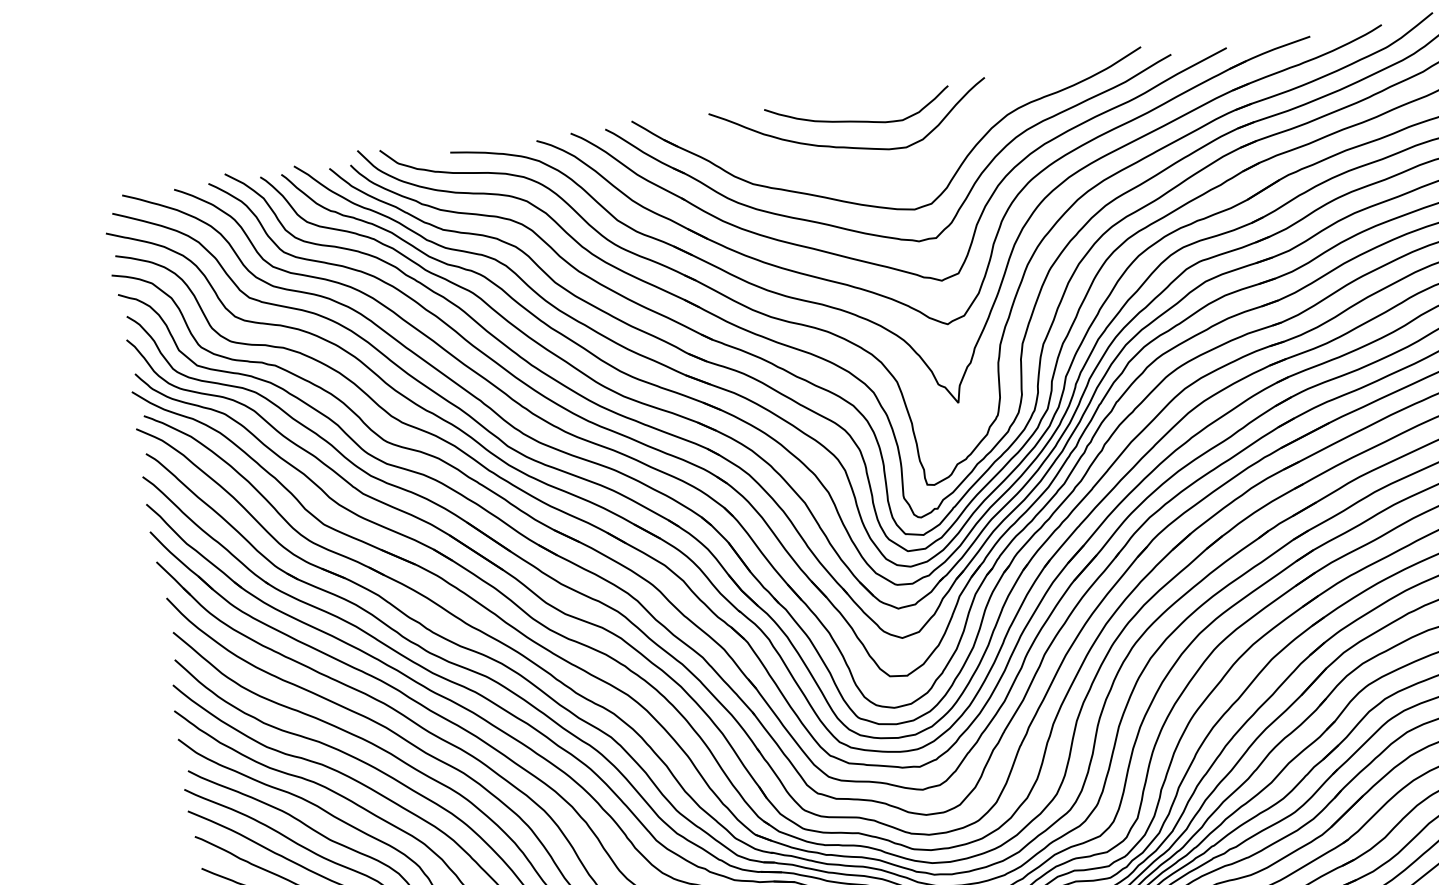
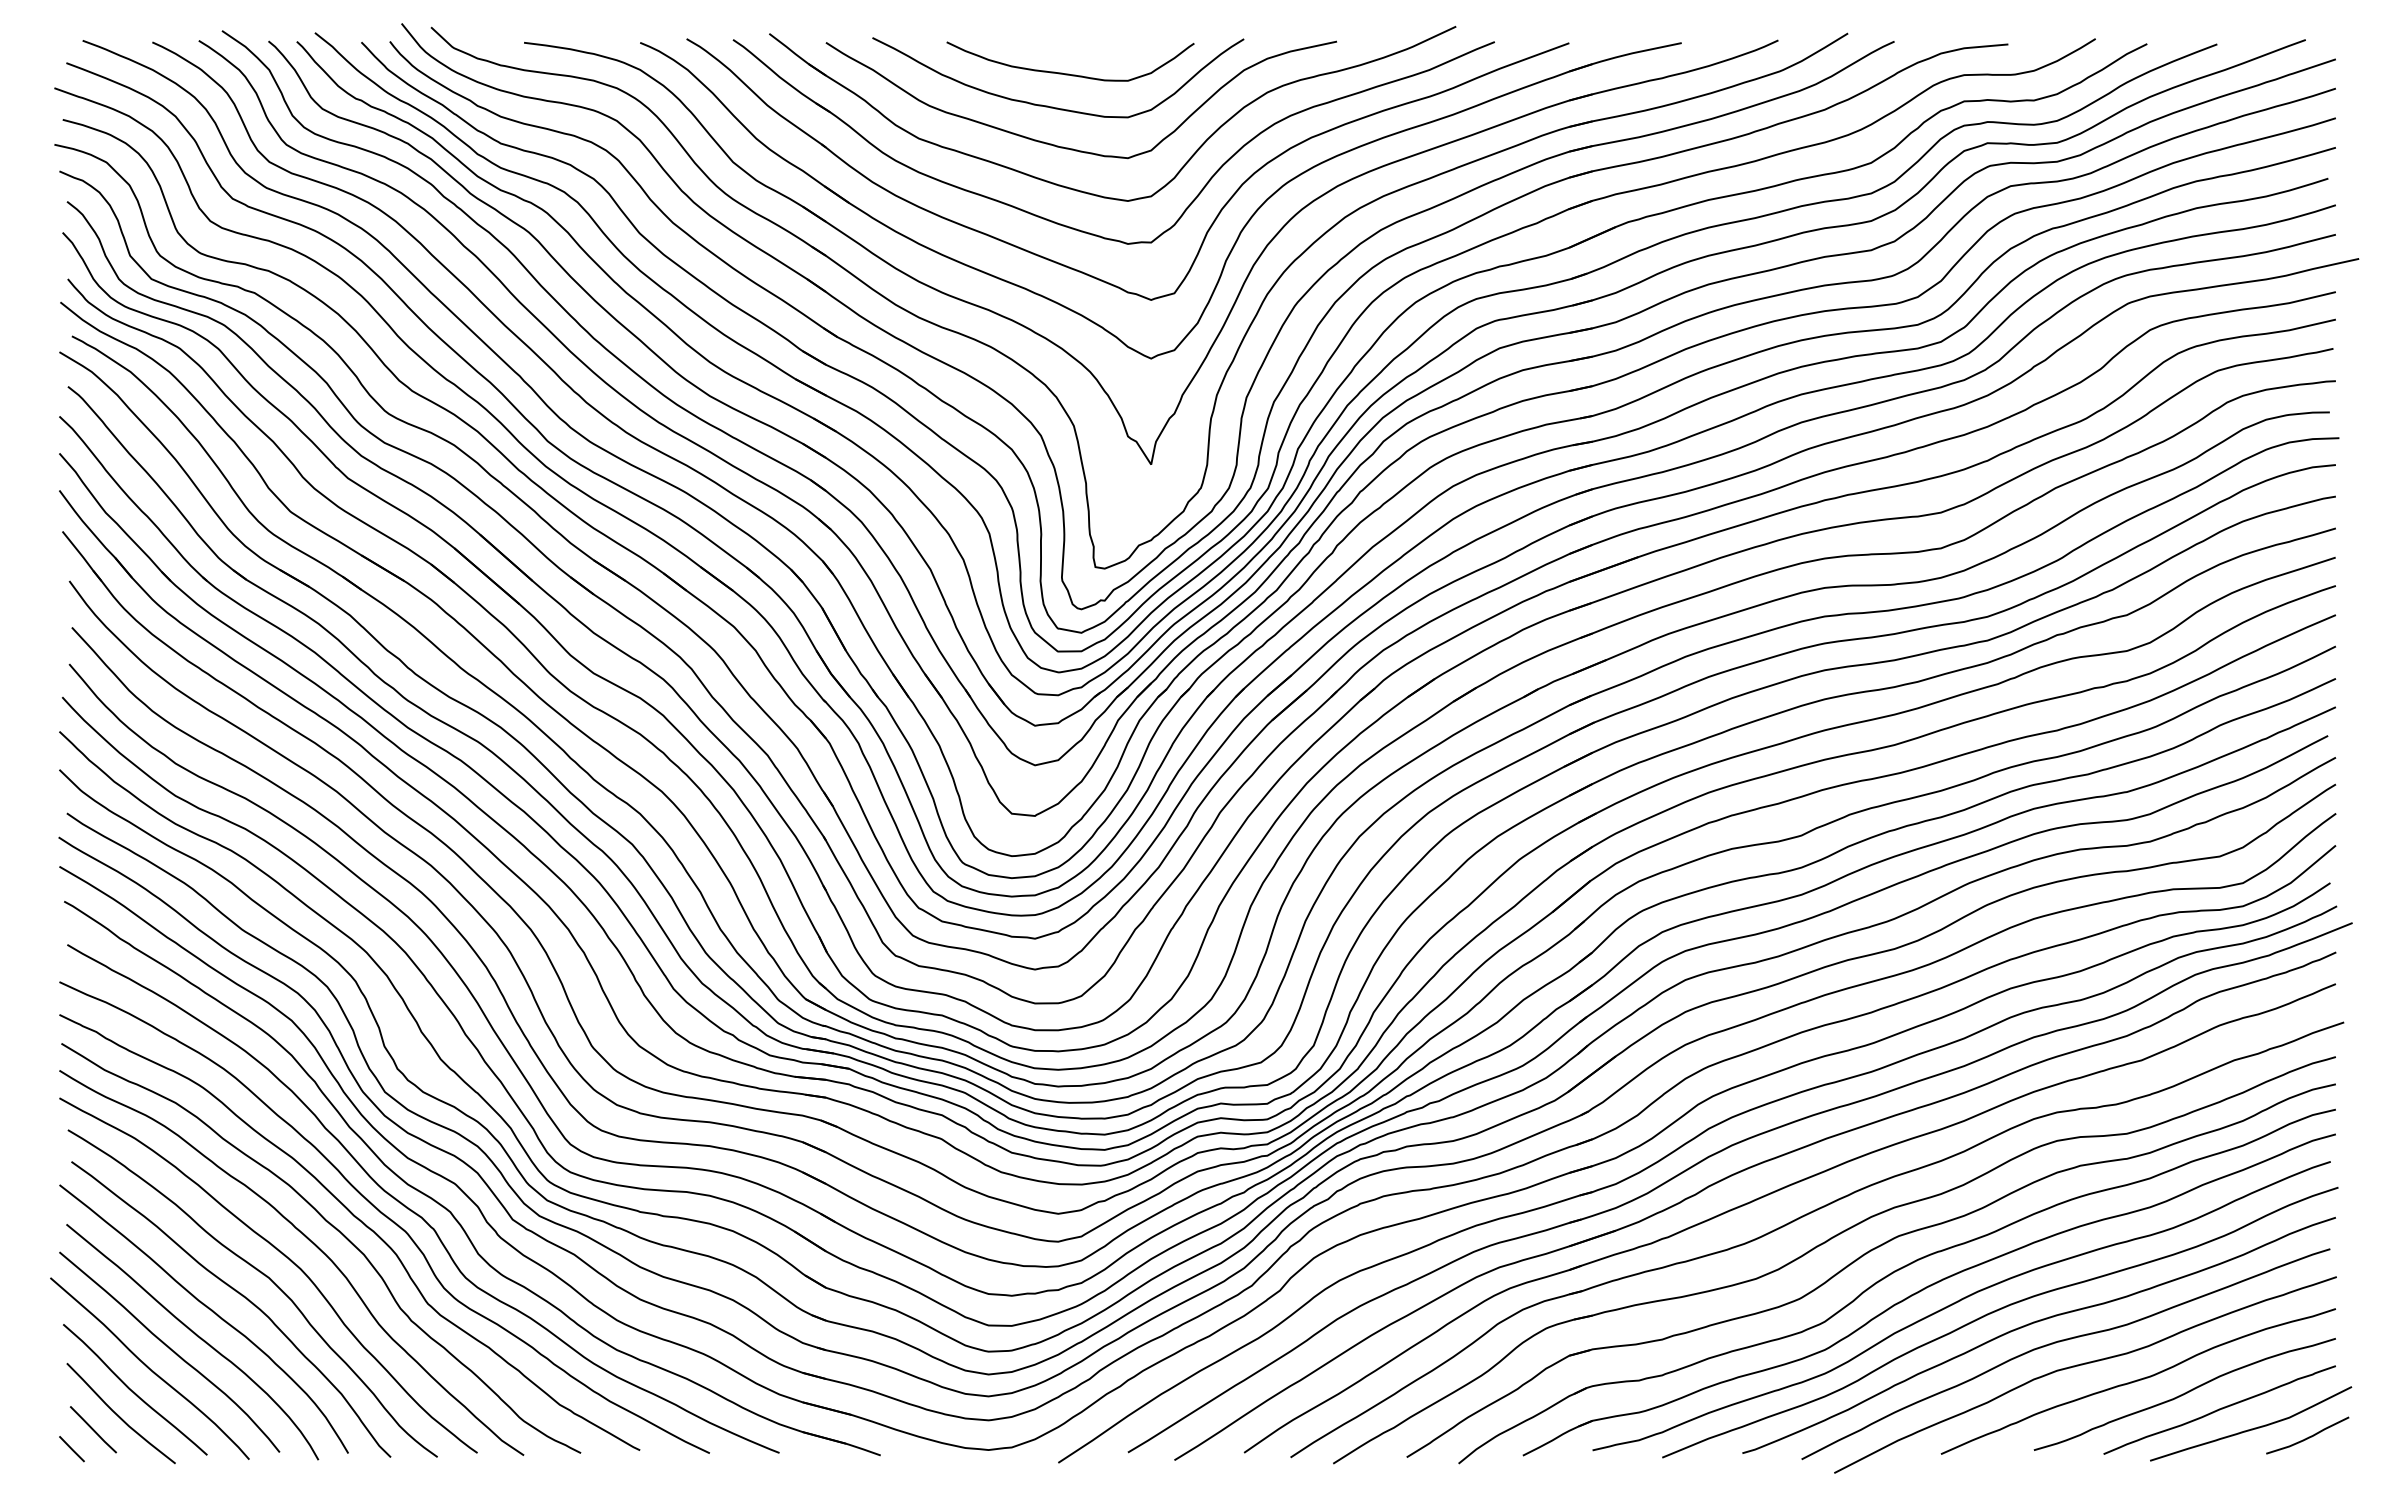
curve: (869, 175) -> (1073, 148), added

